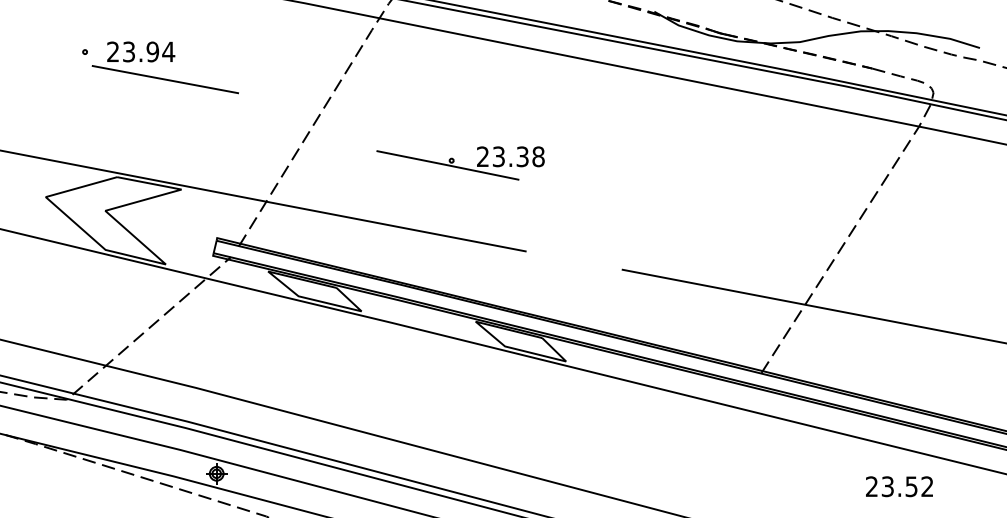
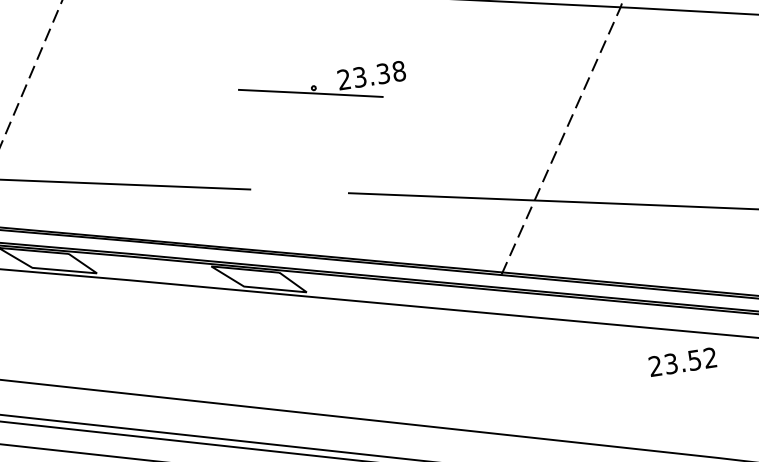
part: (460, 163) -> (322, 89), moved
text: (899, 486) -> (682, 361), moved

